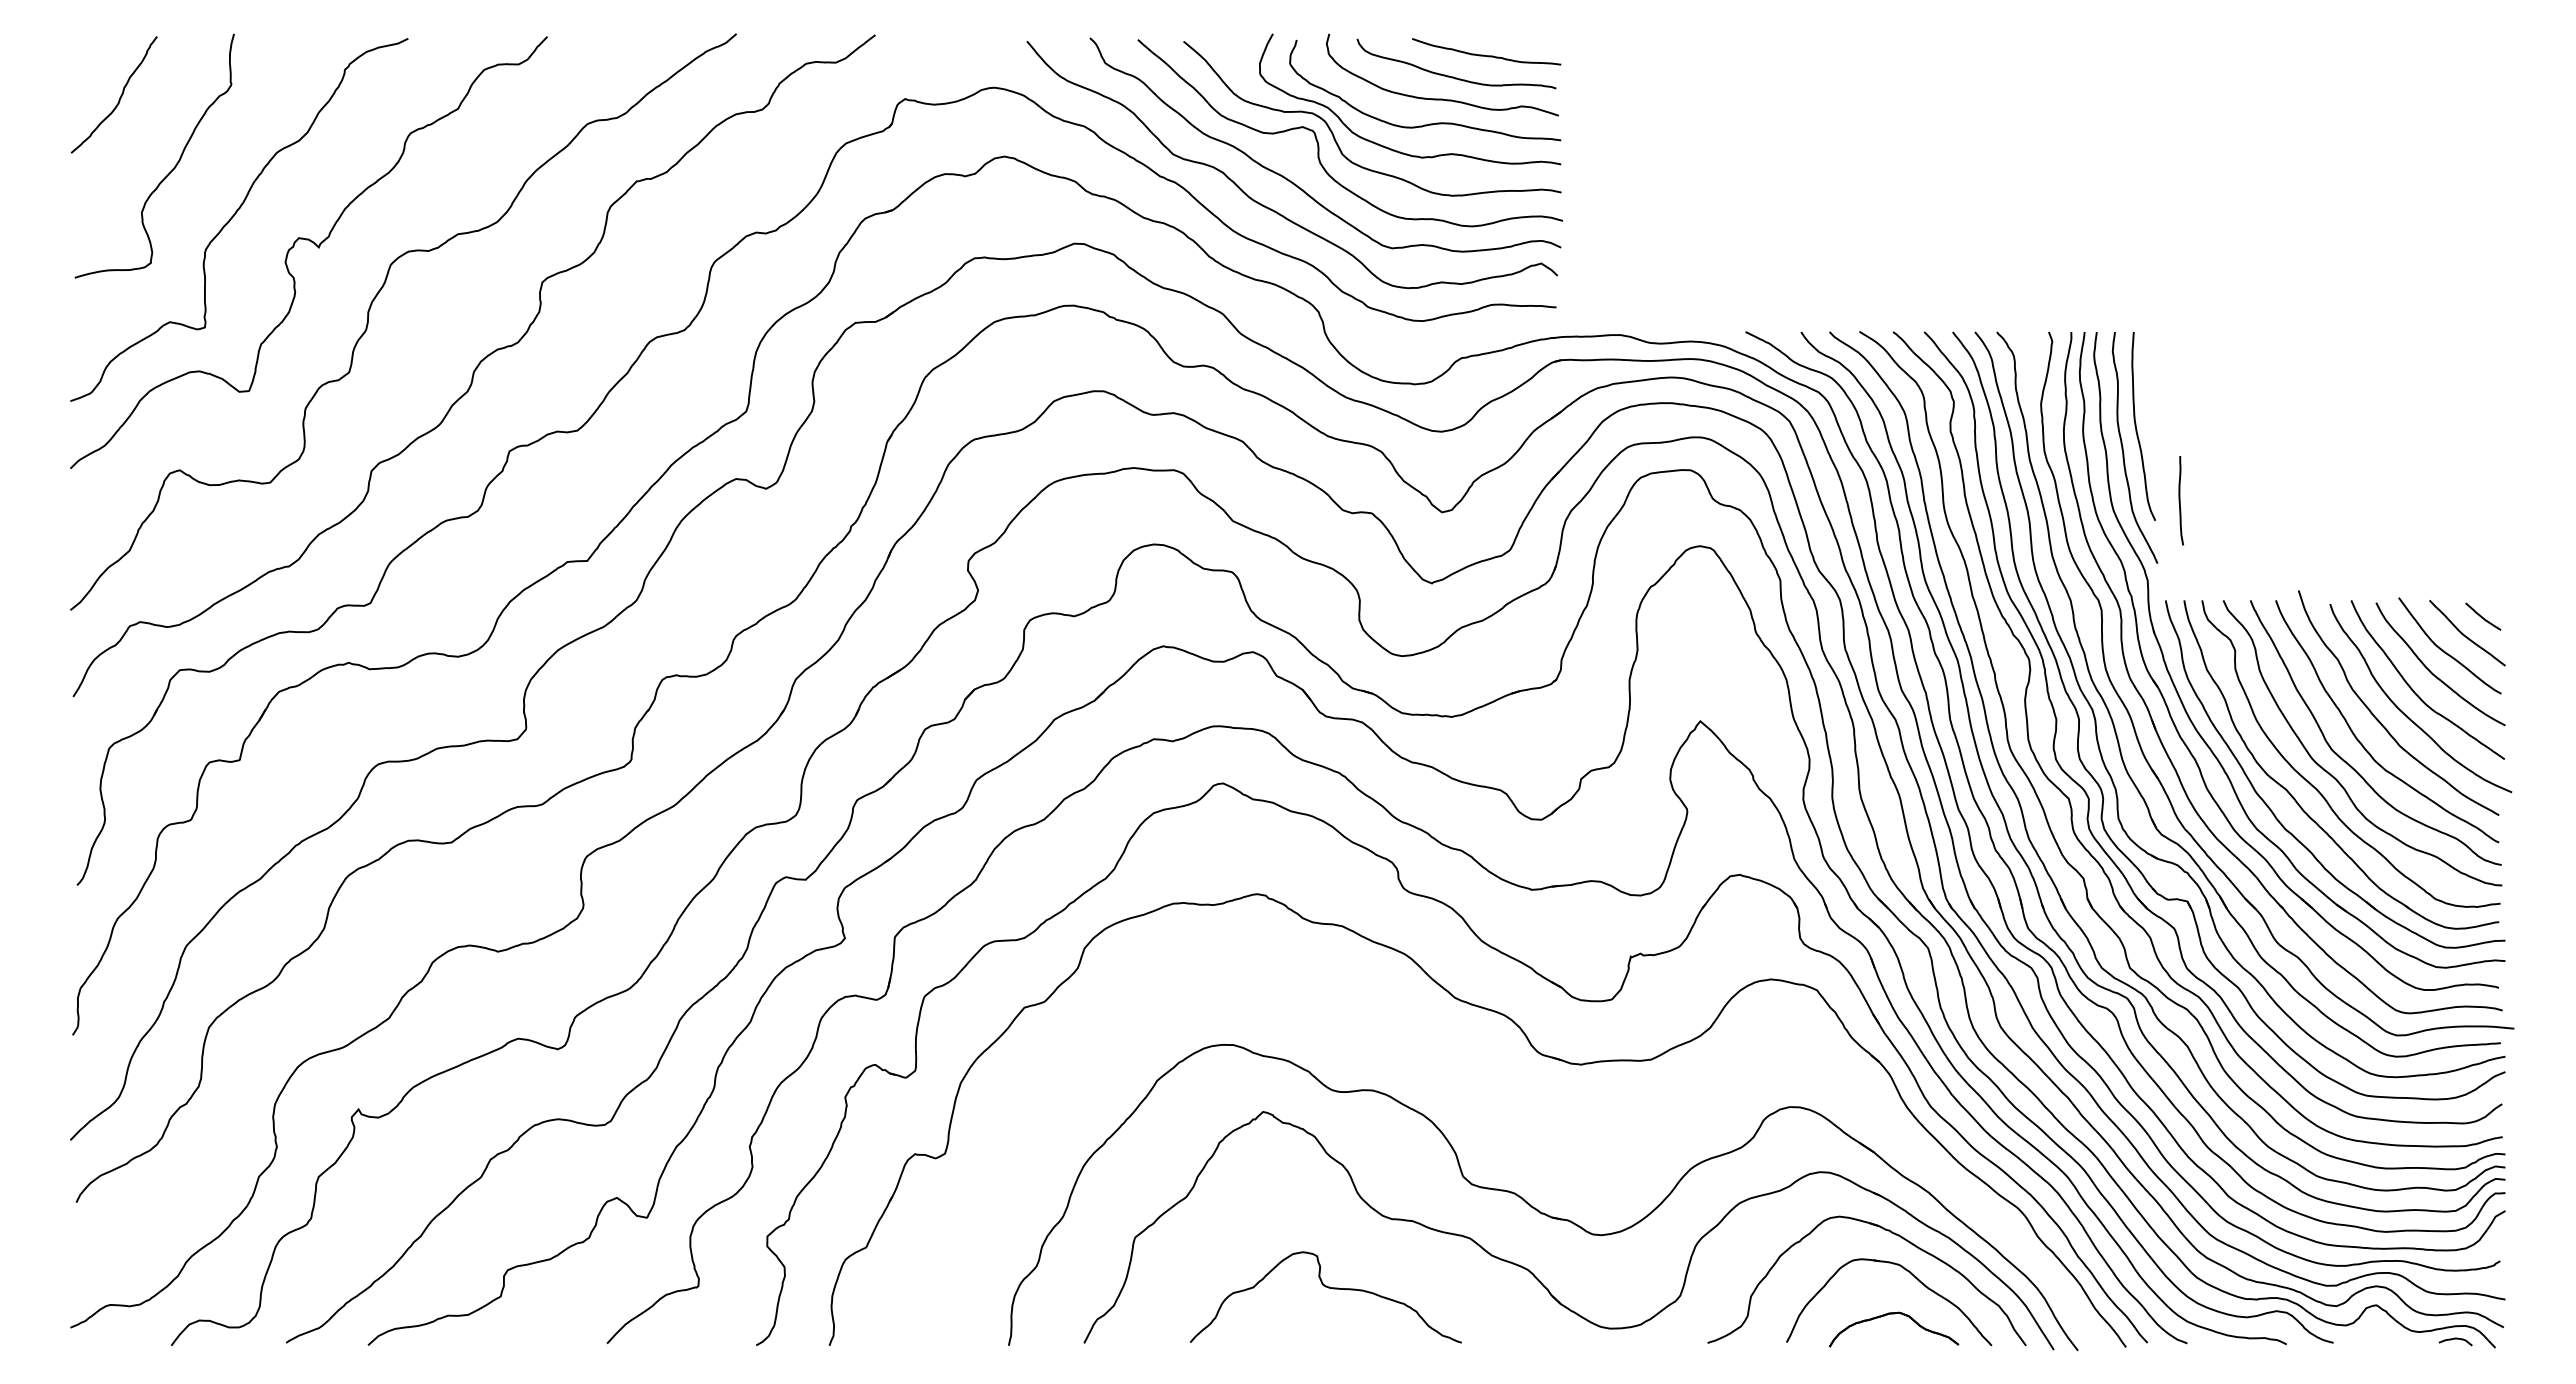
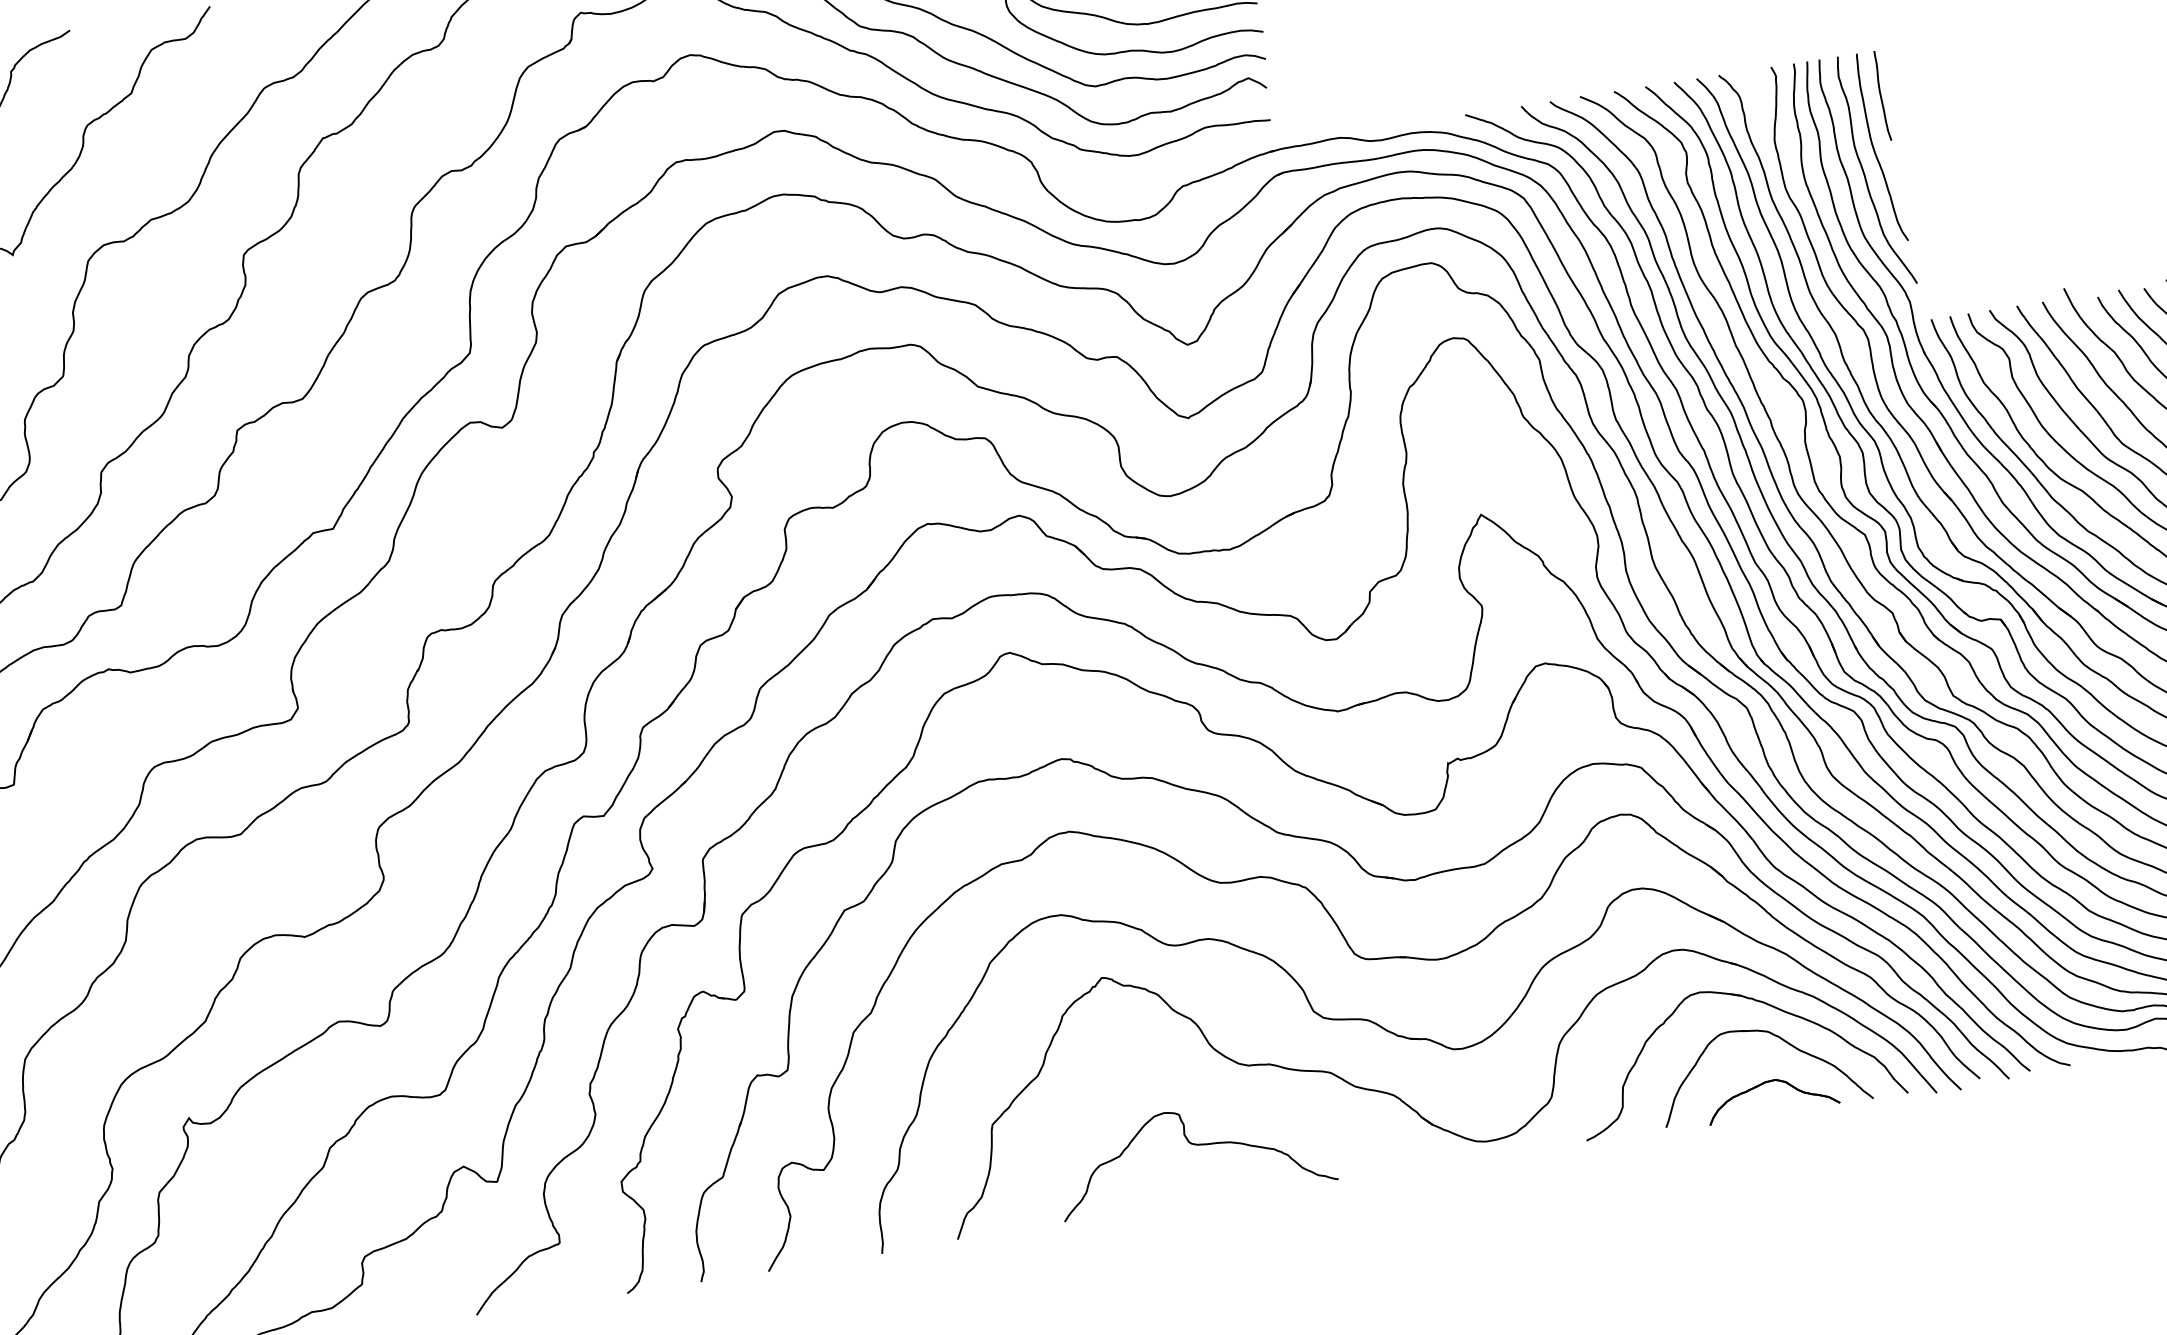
curve: (2180, 500) -> (1881, 95), moved
part: (1512, 1129) -> (1356, 956), added

